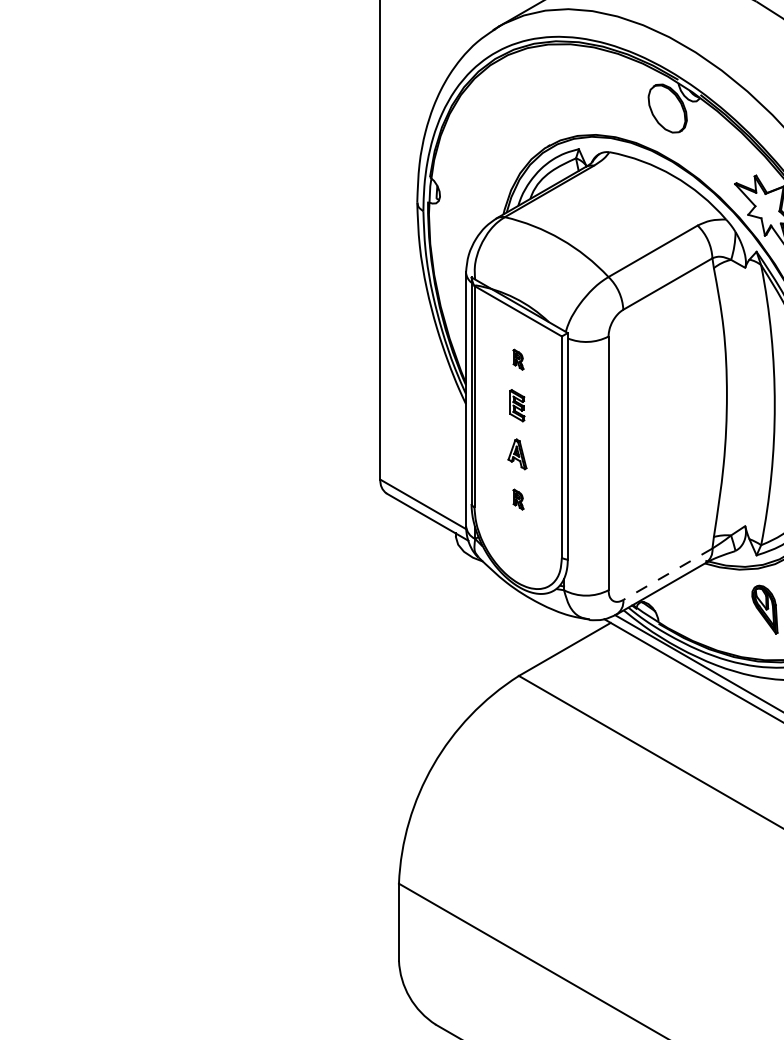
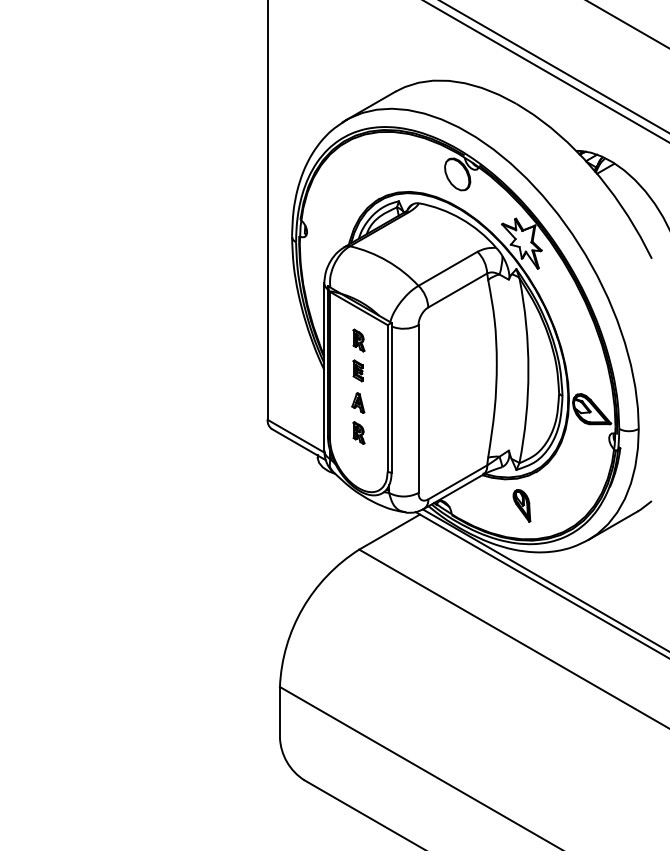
part: (517, 359) -> (358, 340), size x1.67
part: (517, 498) -> (358, 432), size x1.67
line: (667, 574) -> (457, 482), dashed -> solid

